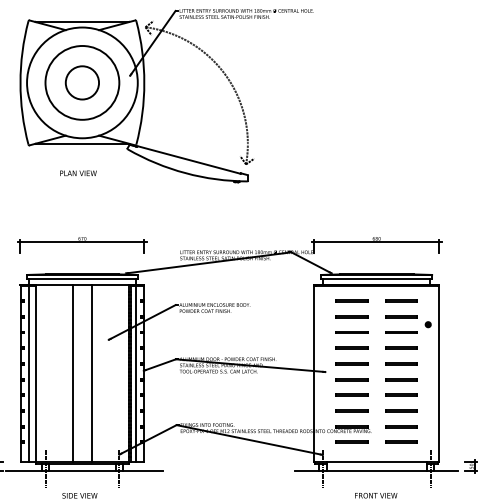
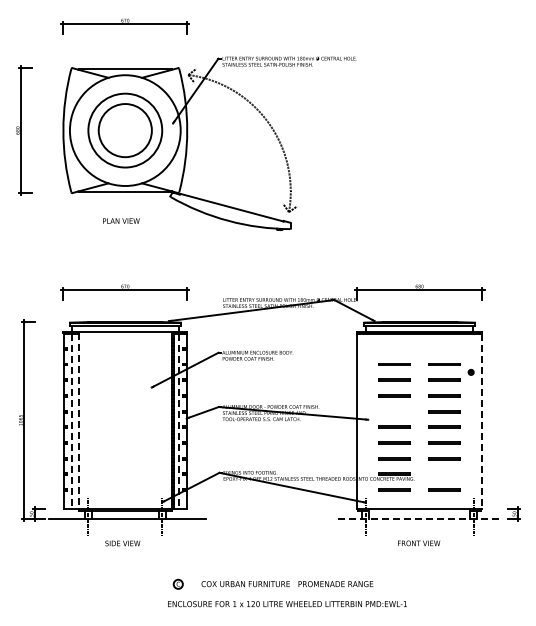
circle: (81, 82) -> (124, 130), size x1.6
line: (351, 300) -> (394, 348), removed
line: (401, 300) -> (444, 348), removed
line: (351, 363) -> (394, 411), removed
line: (73, 372) -> (116, 420), removed
line: (91, 372) -> (134, 420), removed
line: (29, 373) -> (72, 421), solid -> dashed
line: (35, 373) -> (78, 421), solid -> dashed
line: (135, 373) -> (178, 421), solid -> dashed
line: (439, 373) -> (482, 421), solid -> dashed
line: (401, 425) -> (444, 473), removed
line: (376, 470) -> (419, 518), solid -> dashed

